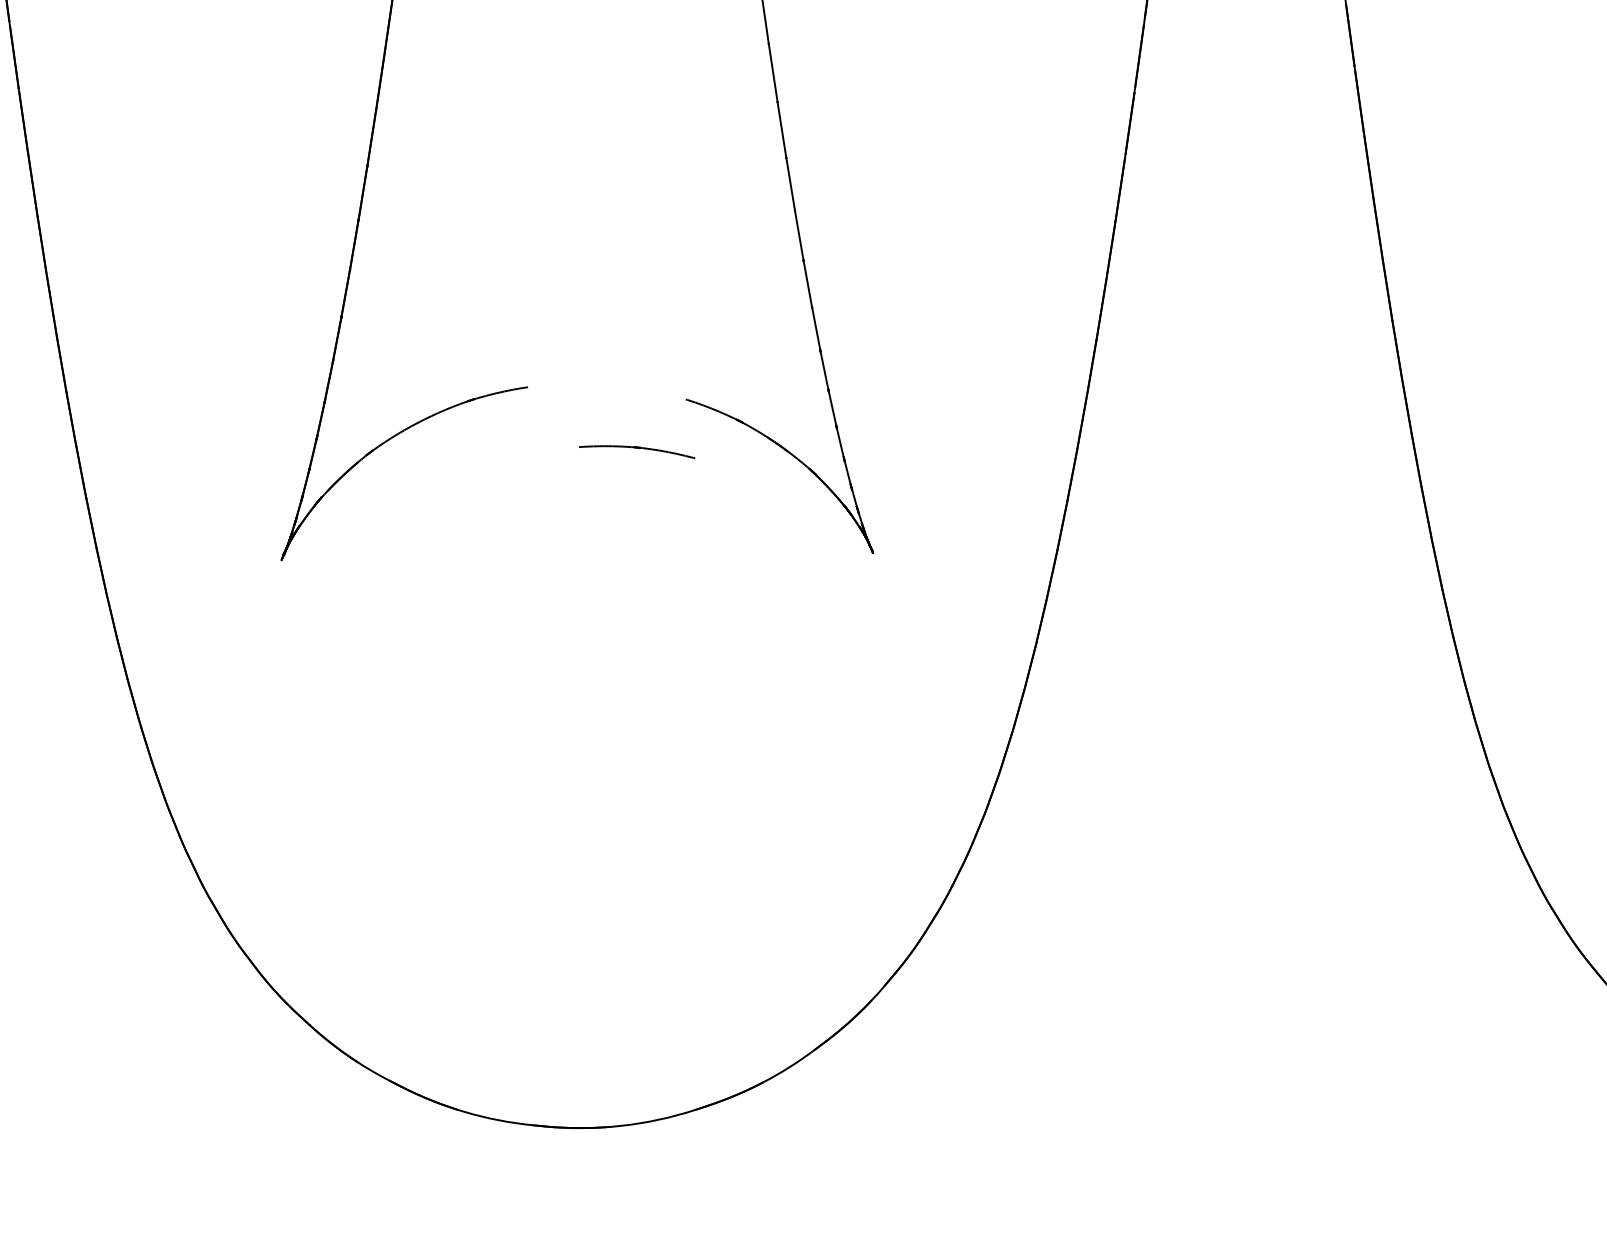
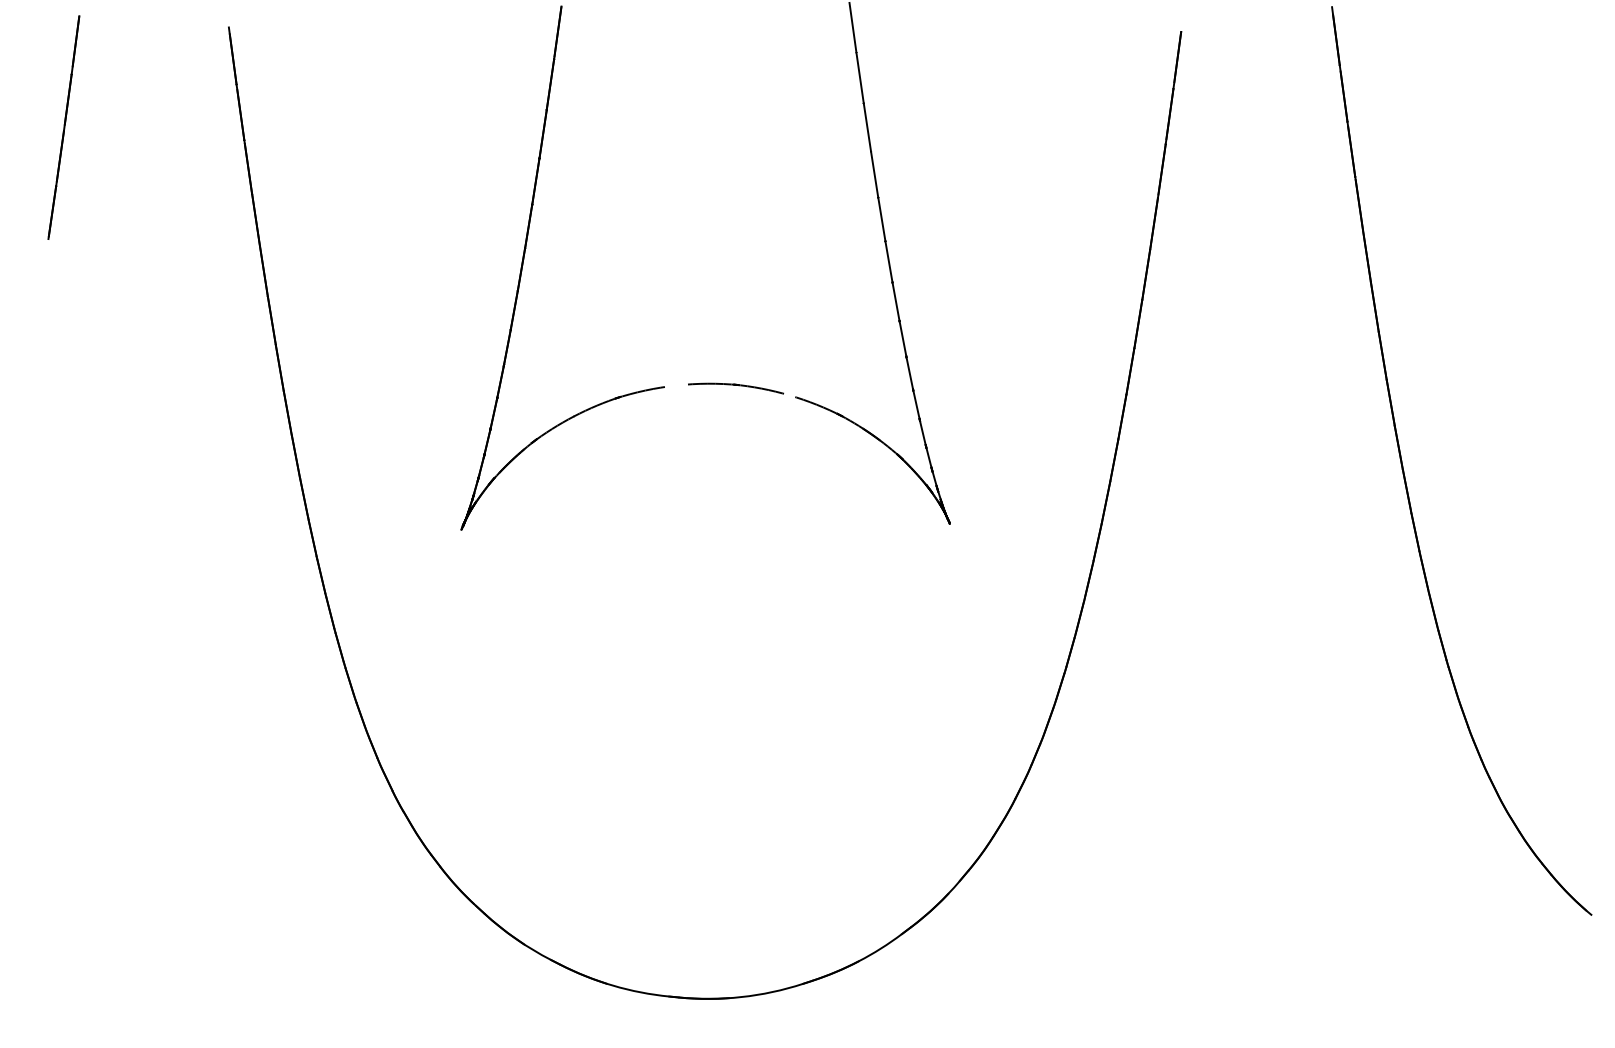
part: (637, 451) -> (736, 388), moved

